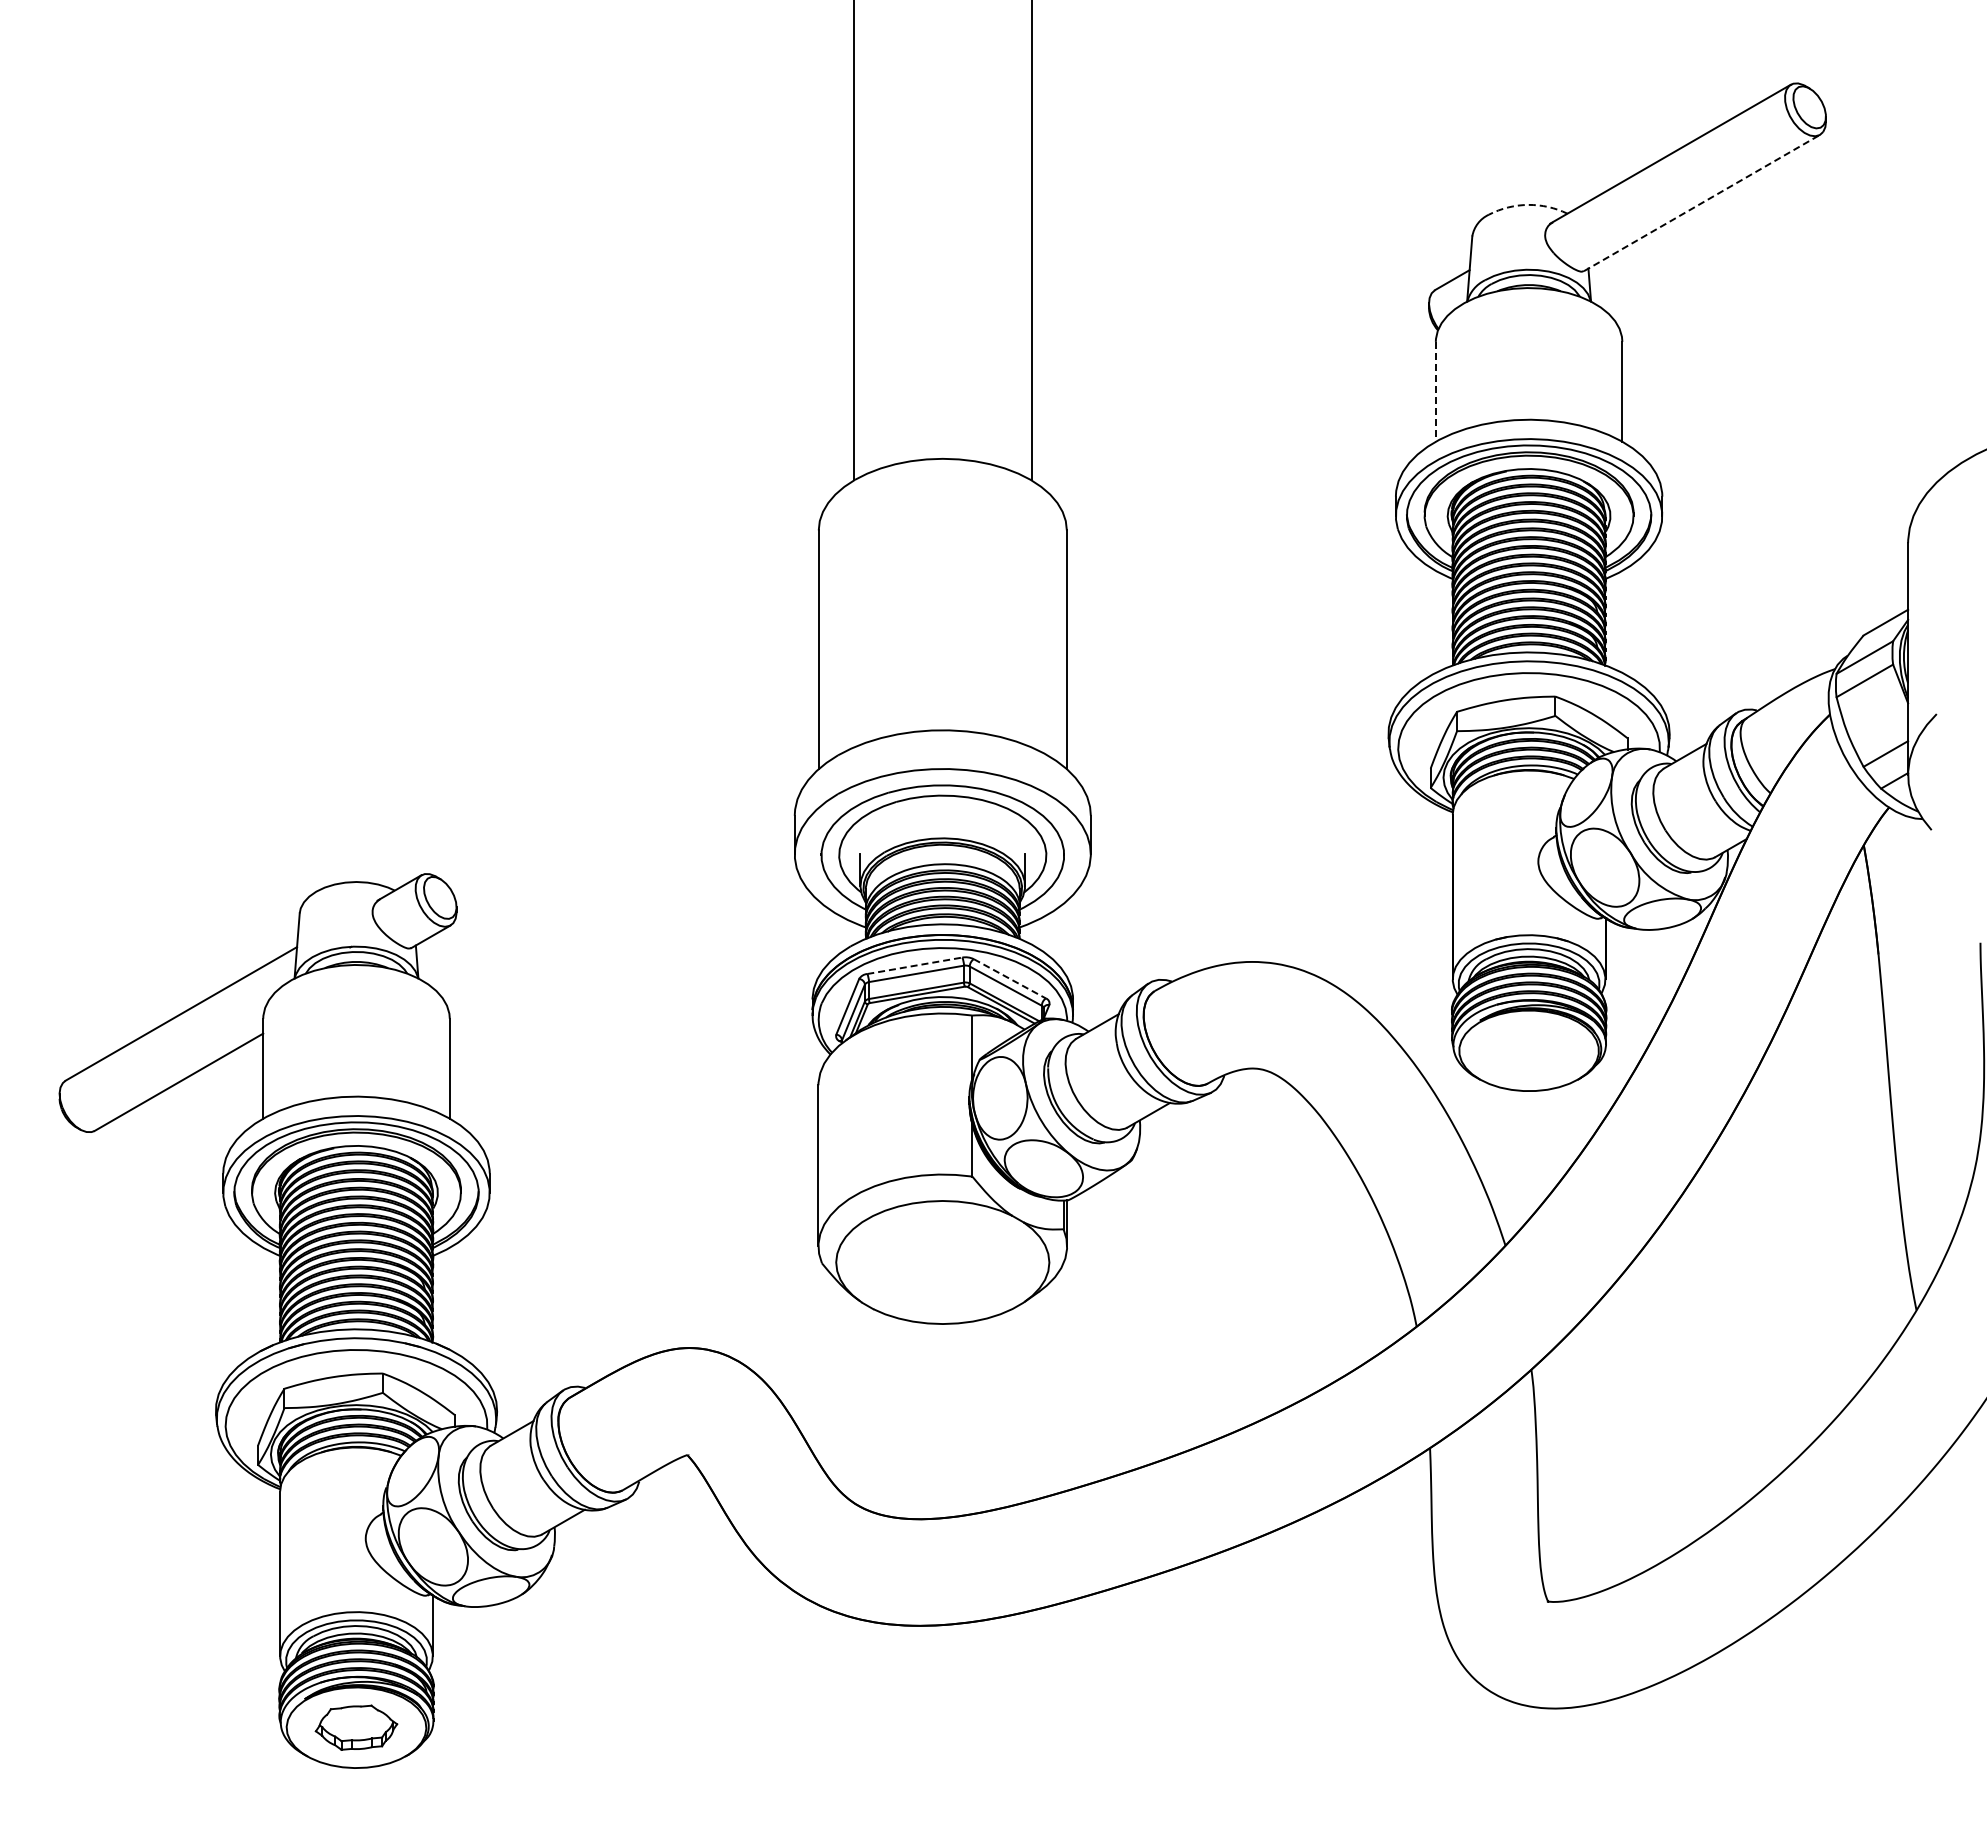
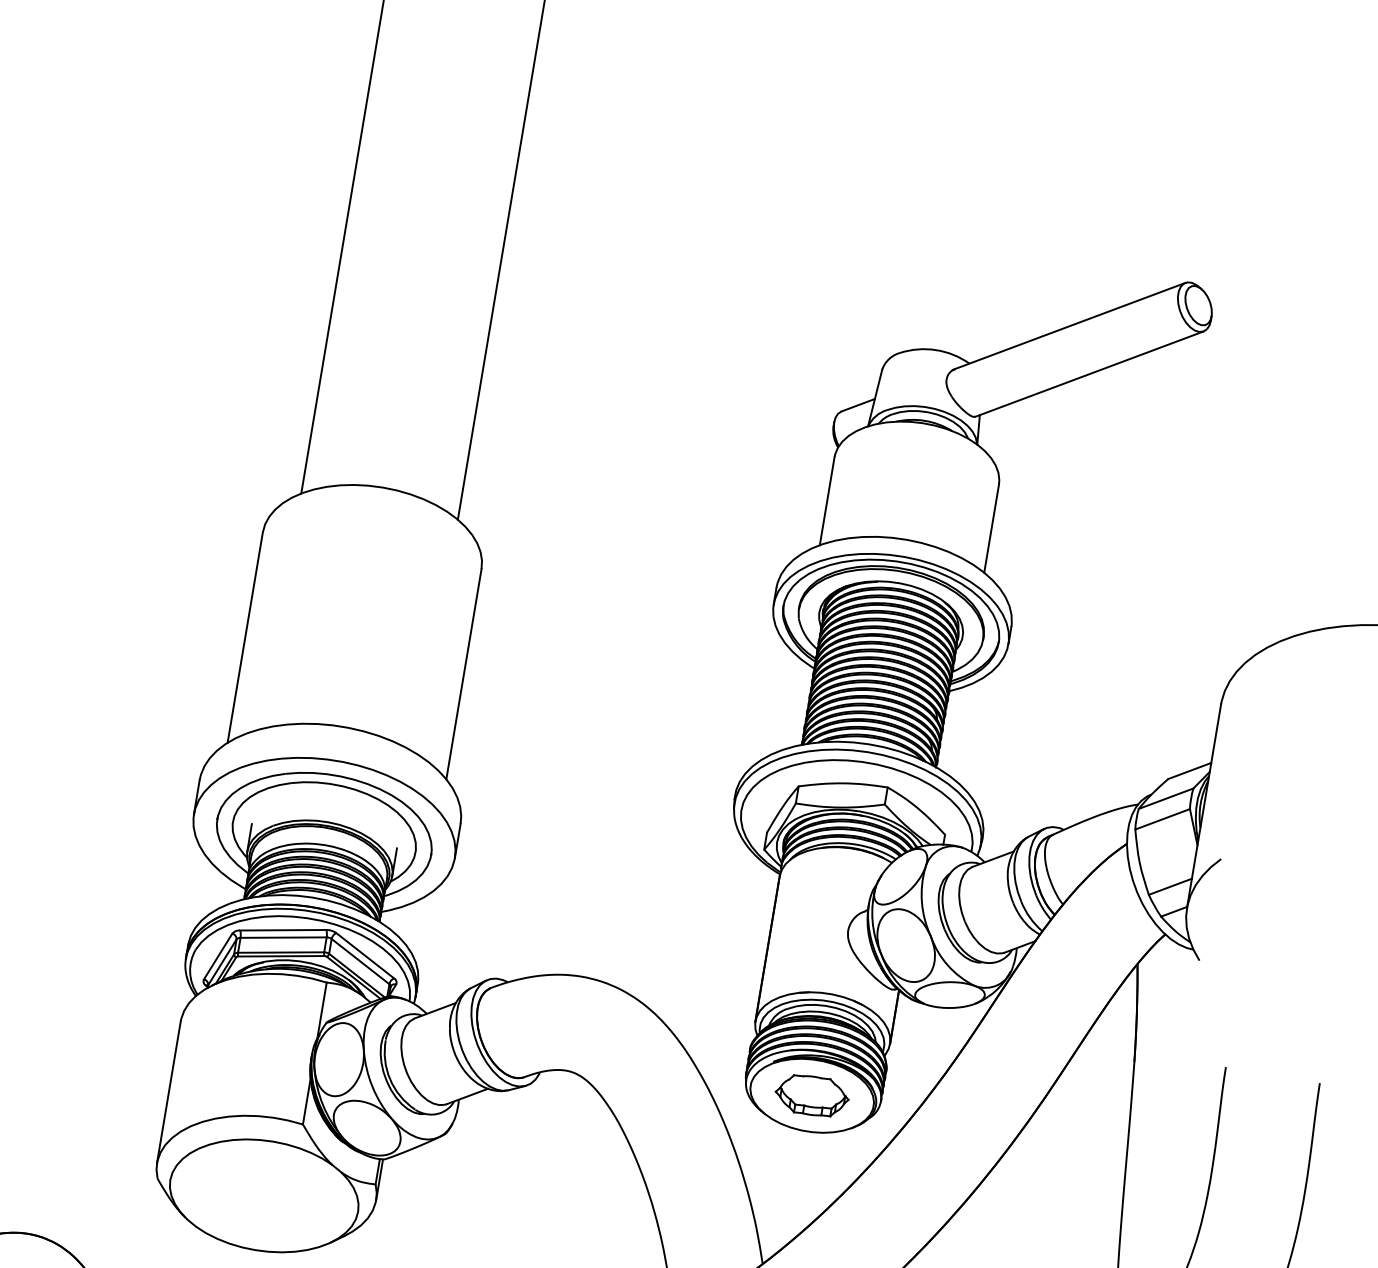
line: (1702, 202) -> (1090, 373), dashed -> solid
arc: (1528, 204) -> (936, 349), dashed -> solid
line: (1435, 391) -> (826, 500), dashed -> solid
line: (915, 965) -> (283, 930), dashed -> solid
line: (1010, 979) -> (365, 956), dashed -> solid
part: (1529, 1050) -> (812, 1095), added

